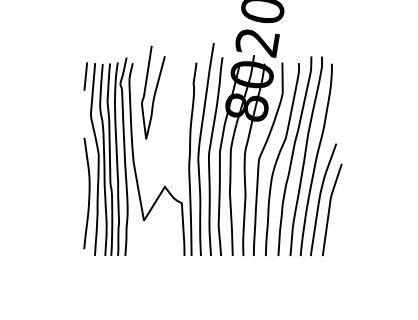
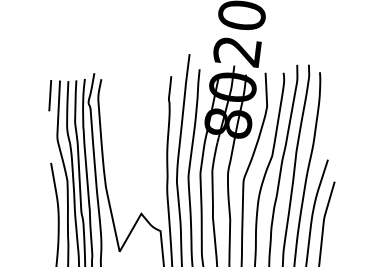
curve: (154, 92) -> (126, 110), removed

